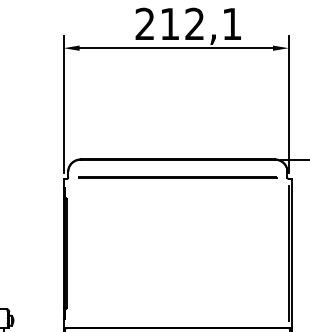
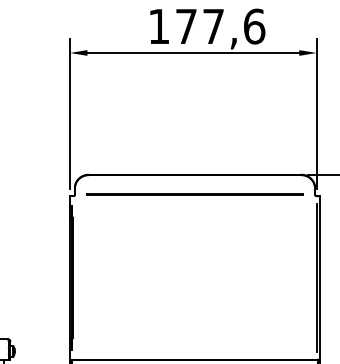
text: (188, 24) -> (206, 26), 212,1 -> 177,6

